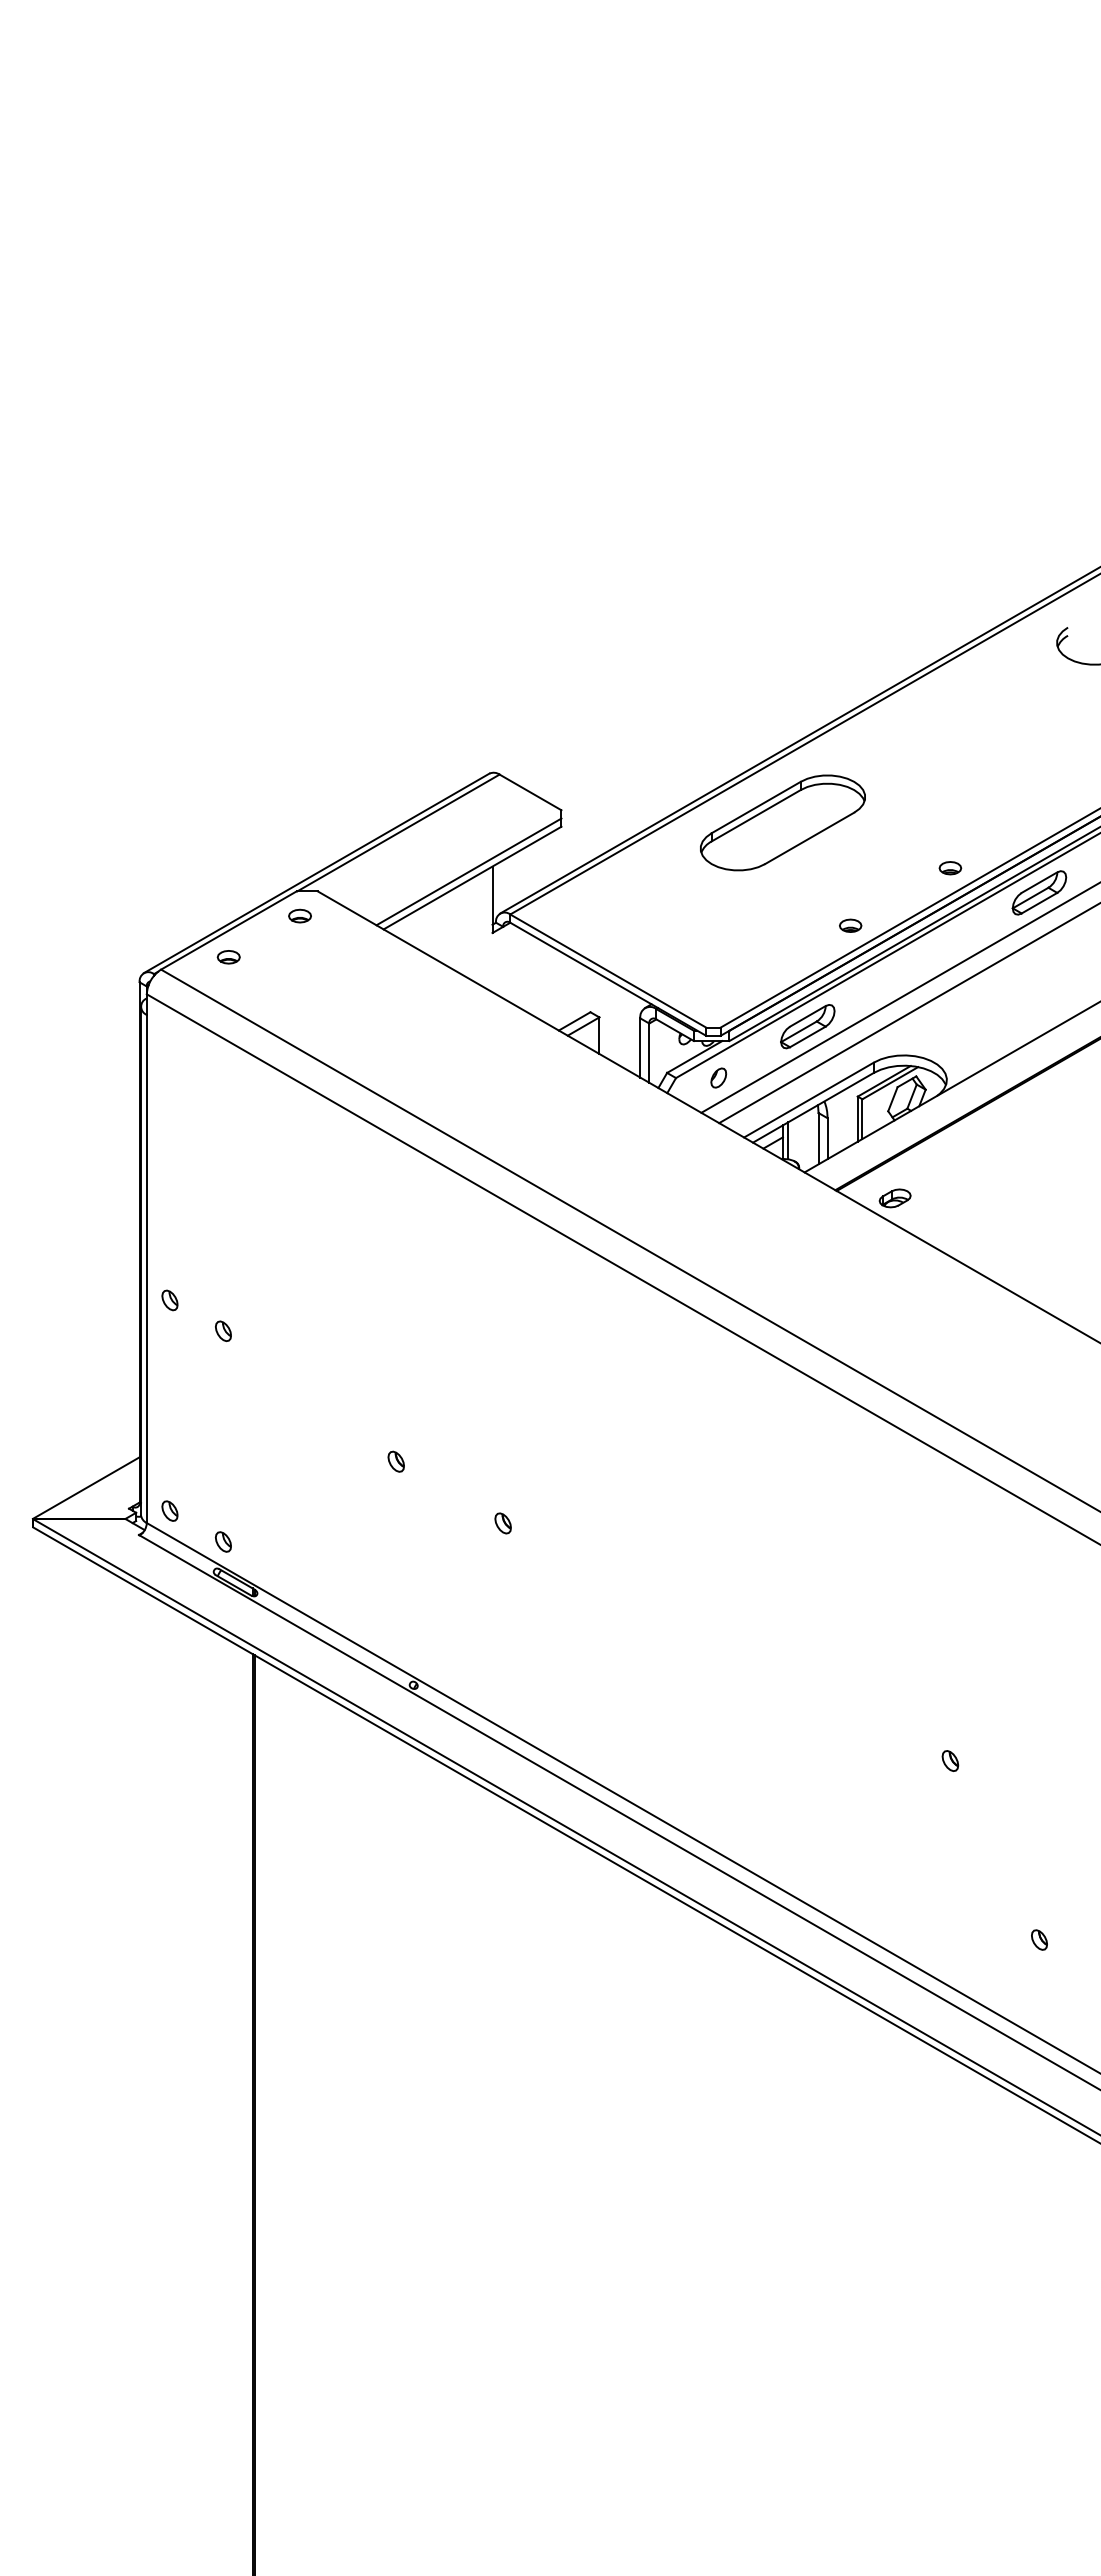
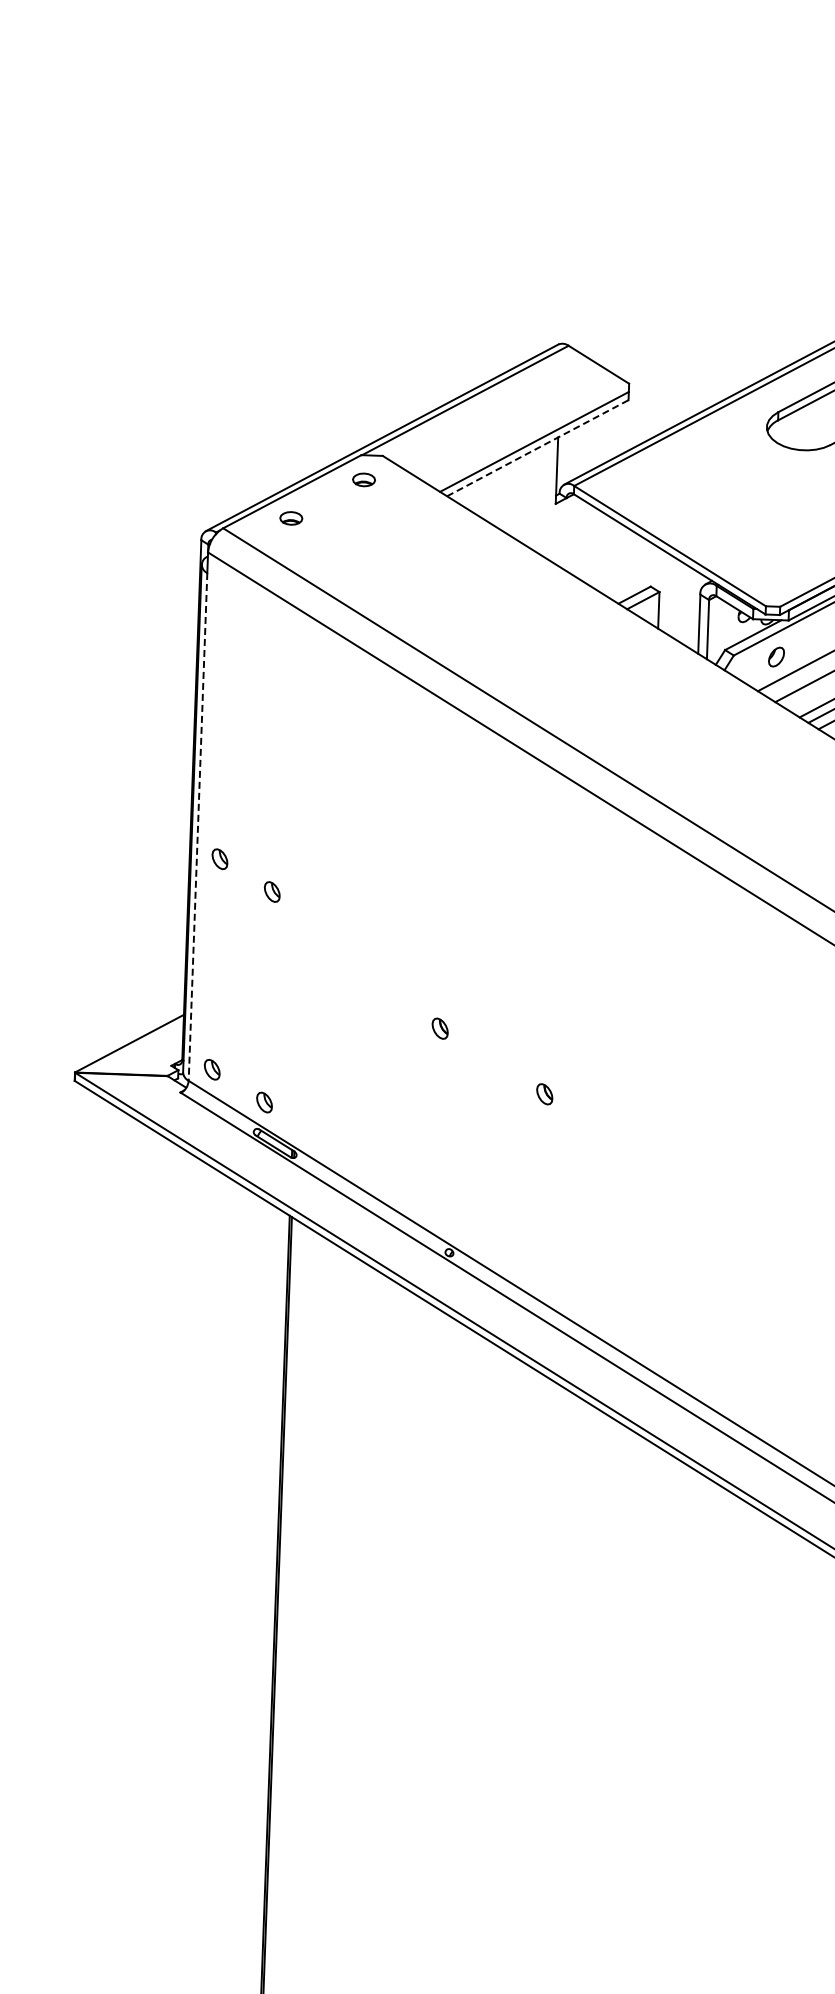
line: (472, 878) -> (537, 448), solid -> dashed
line: (146, 1269) -> (197, 827), solid -> dashed

